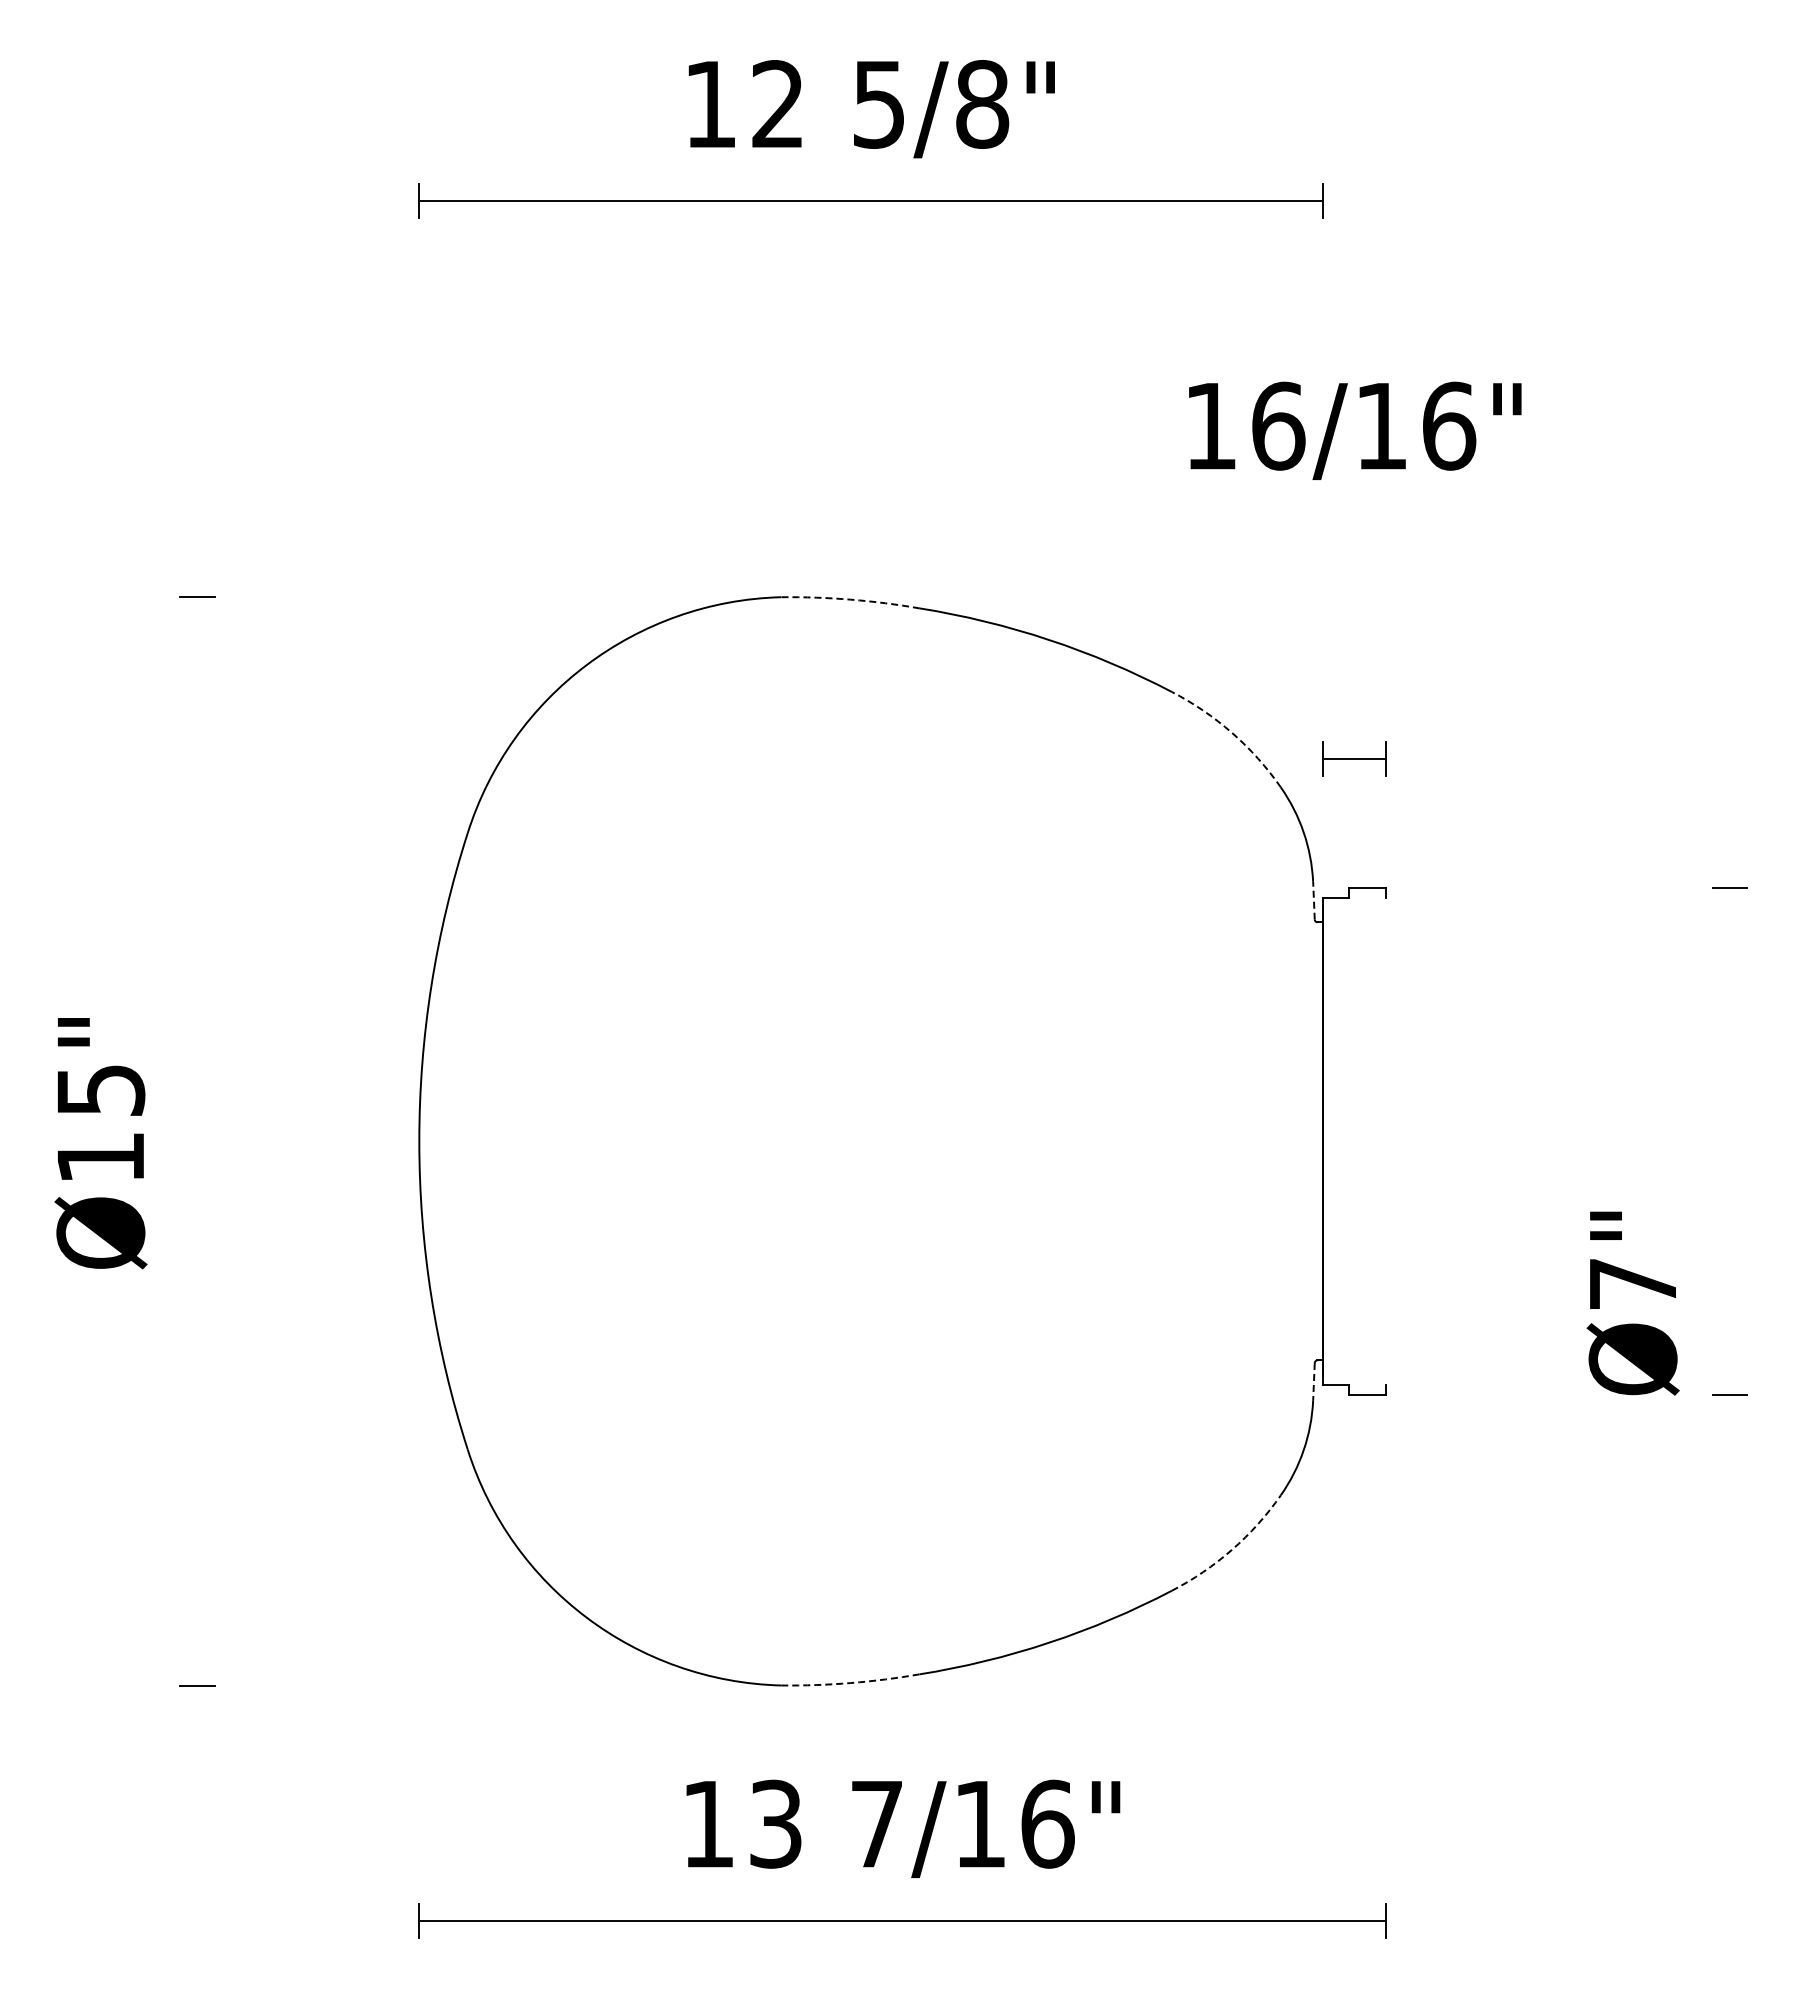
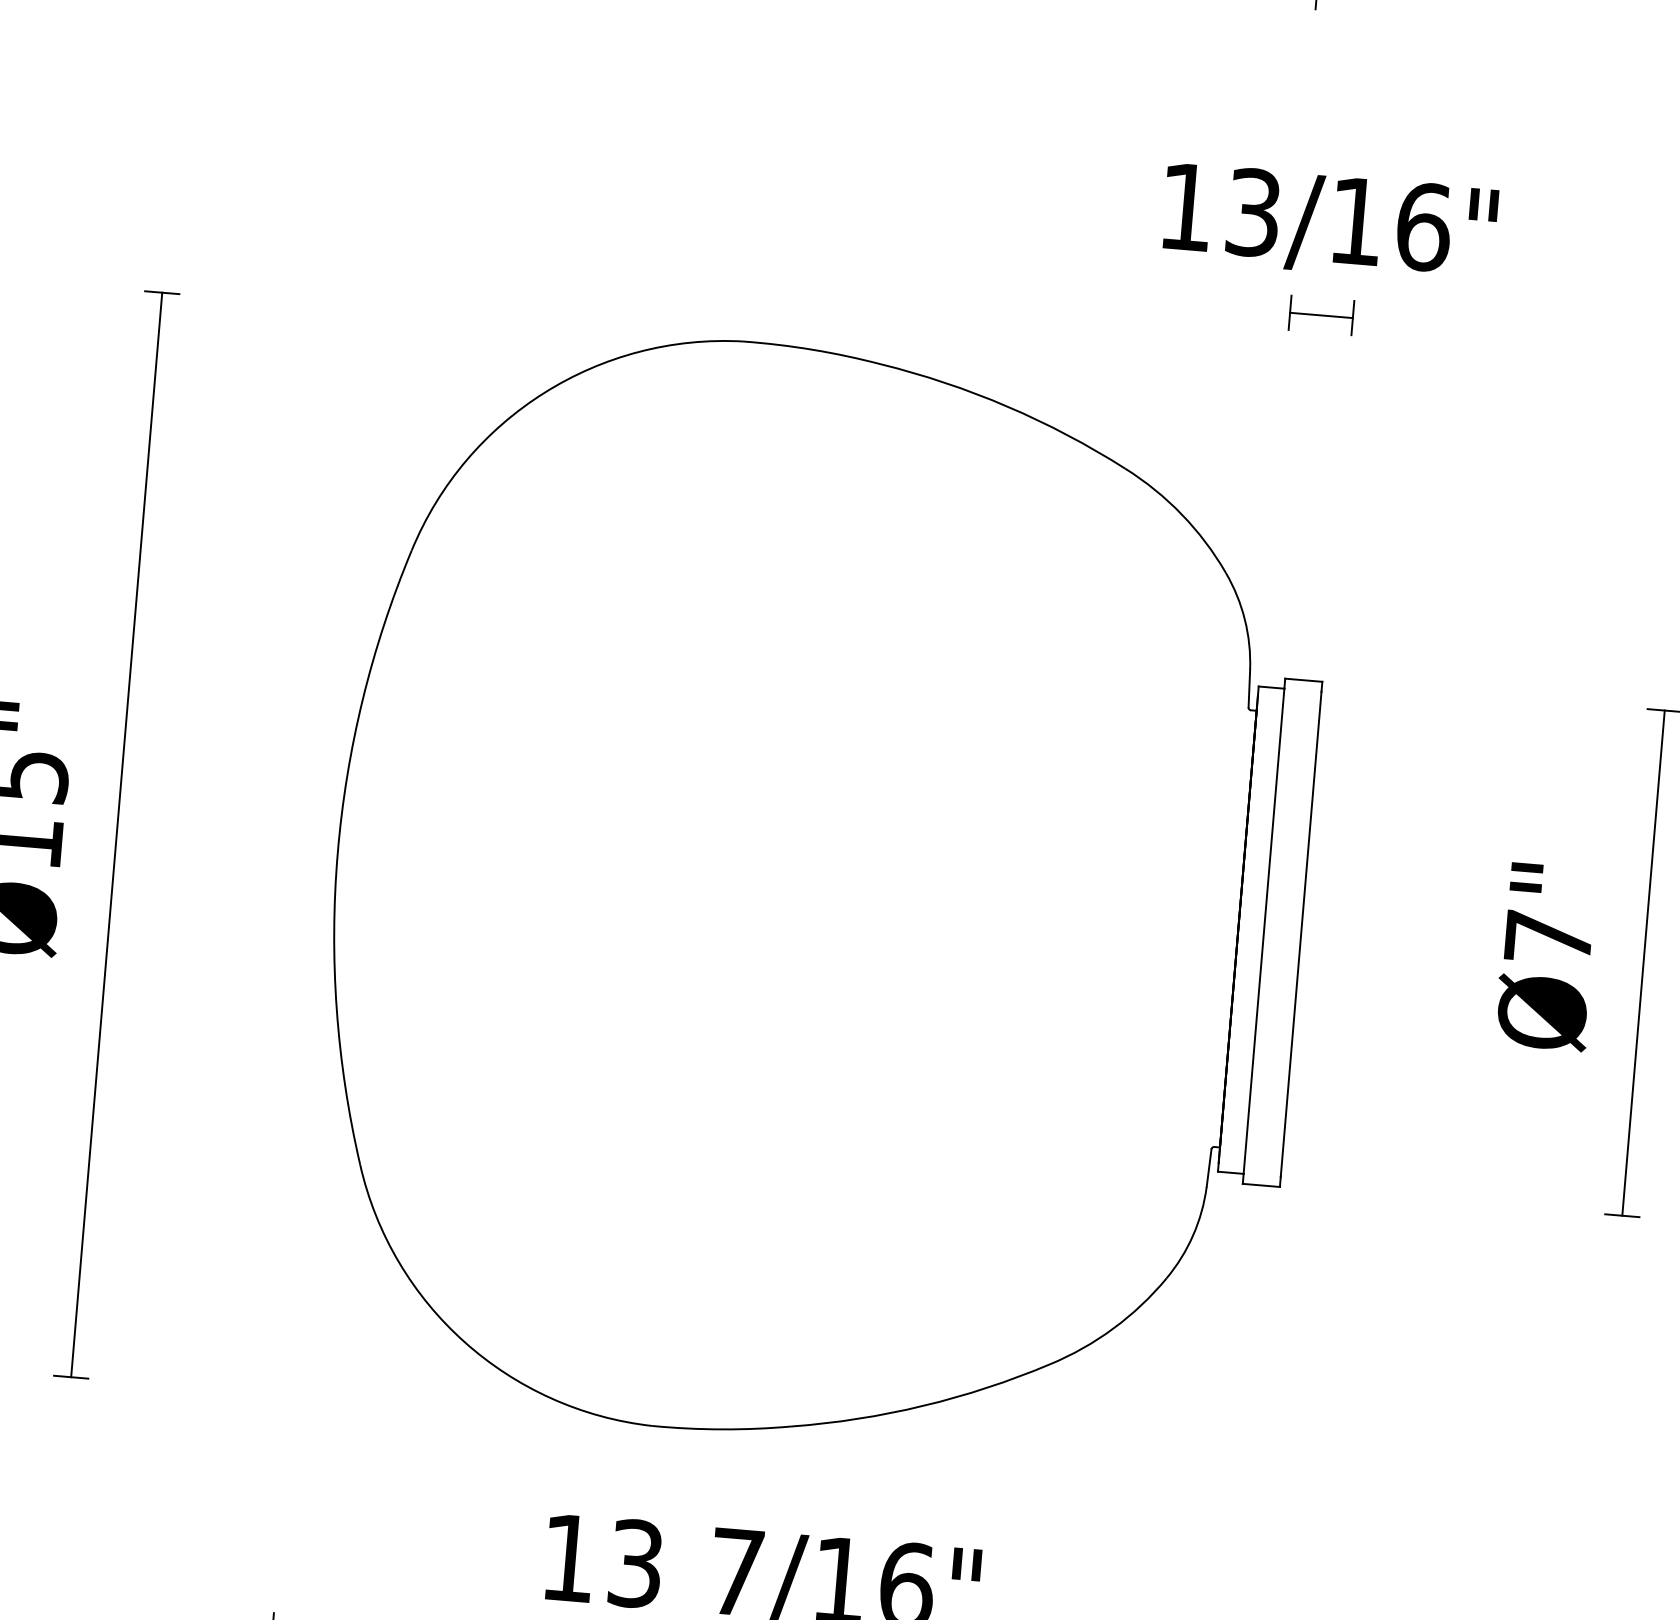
text: (1278, 425) -> (1253, 212), 16/16" -> 13/16"
arc: (850, 599) -> (812, 349), dashed -> solid
arc: (1232, 732) -> (1182, 514), dashed -> solid
part: (1354, 758) -> (1321, 315), moved
line: (1313, 900) -> (1248, 688), dashed -> solid
line: (1348, 1140) -> (1263, 930), added
line: (1386, 1140) -> (1301, 933), added
line: (1729, 1140) -> (1643, 962), added
line: (197, 1141) -> (116, 835), added
text: (1632, 1303) -> (1546, 957), moved
line: (1313, 1381) -> (1208, 1167), dashed -> solid
arc: (1232, 1549) -> (1113, 1328), dashed -> solid
arc: (850, 1683) -> (722, 1429), dashed -> solid

